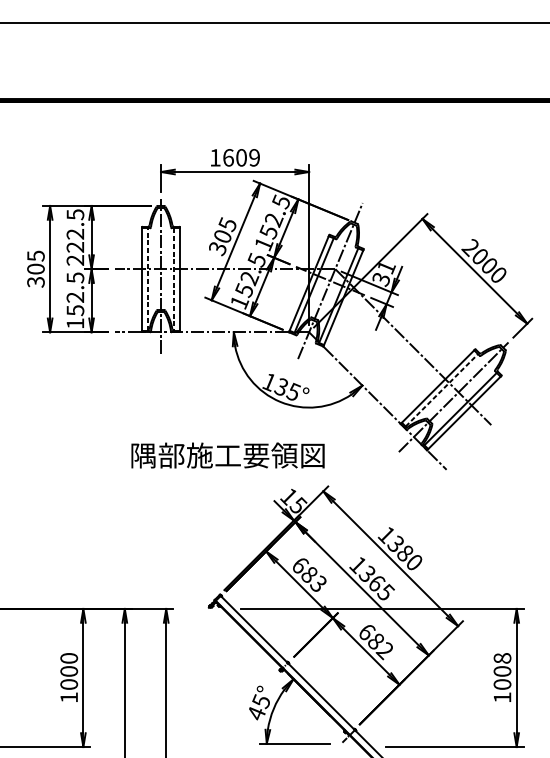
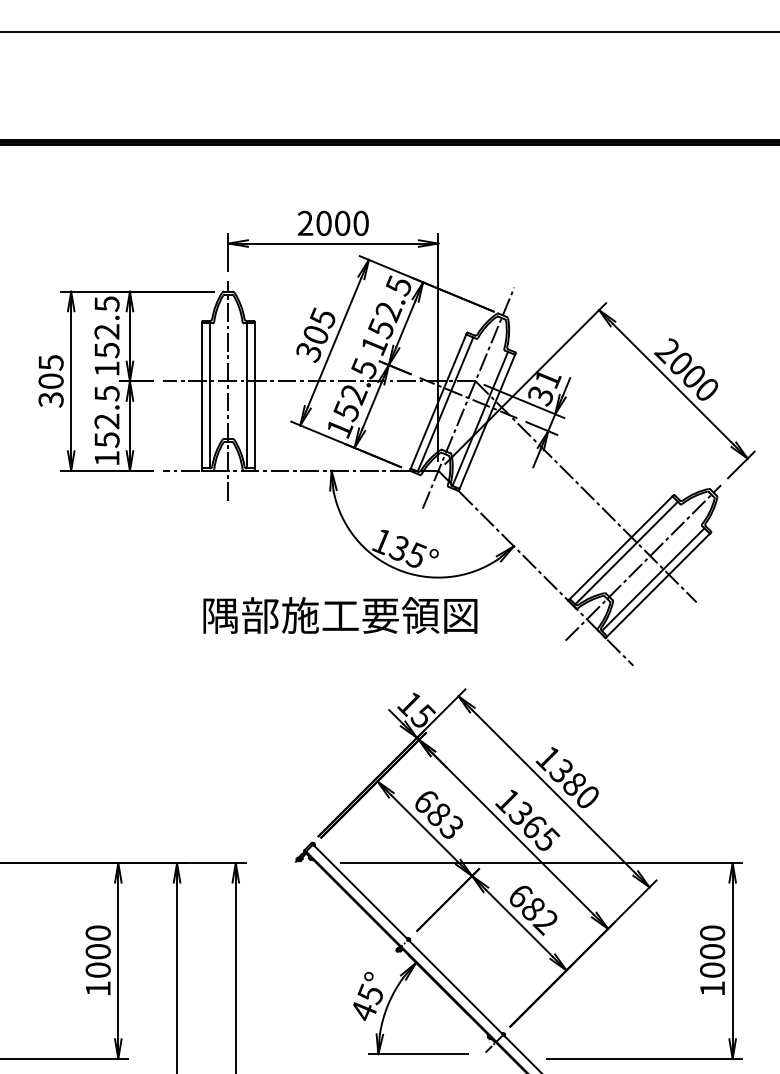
text: (234, 157) -> (332, 223), 1609 -> 2000
text: (75, 253) -> (106, 359), 222.5 -> 152.5
line: (147, 279) -> (209, 395), dashed -> solid
line: (174, 279) -> (247, 395), dashed -> solid
line: (441, 390) -> (626, 553), dashed -> solid
text: (228, 455) -> (340, 615), moved
text: (502, 657) -> (712, 932), 1008 -> 1000

